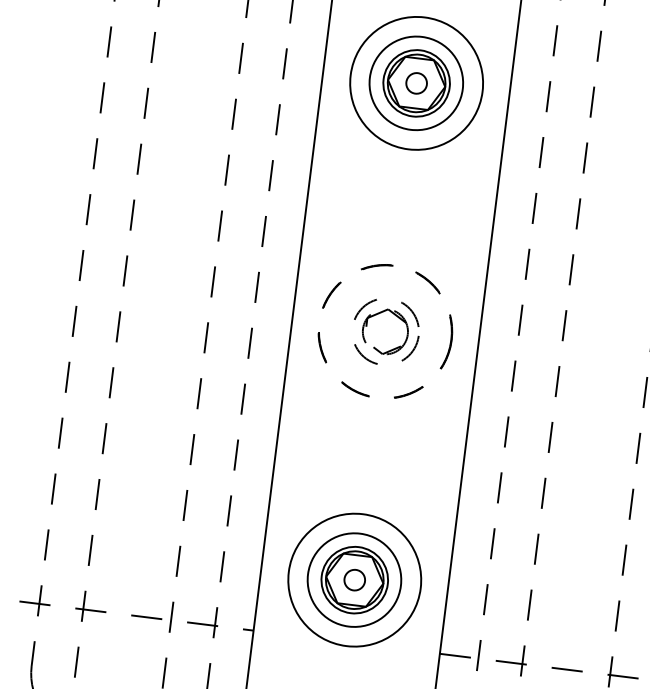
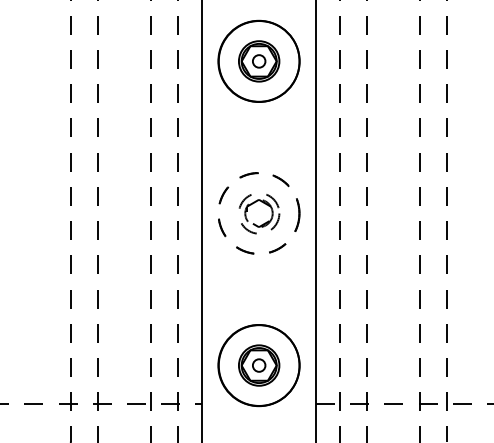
circle: (415, 83) -> (258, 61), size x1.43
circle: (353, 579) -> (258, 365), size x1.43

